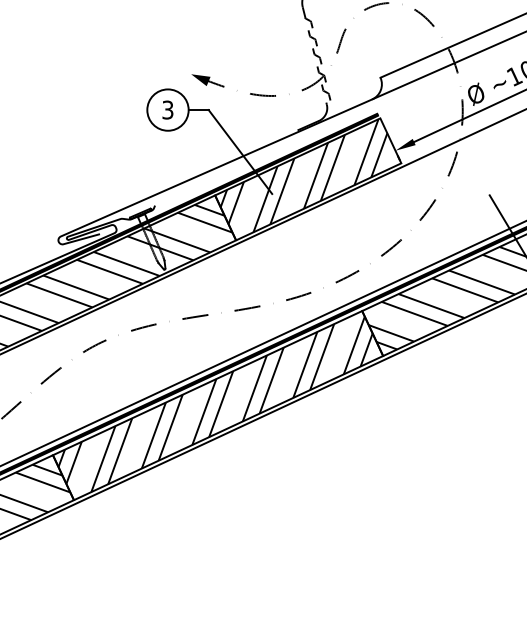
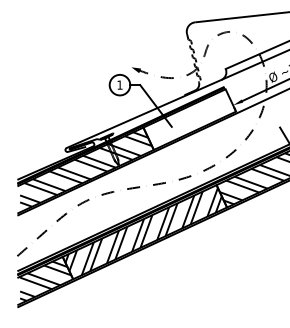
text: (167, 108) -> (119, 84), 3 -> 1
hatch: (303, 175) -> (187, 117), removed

